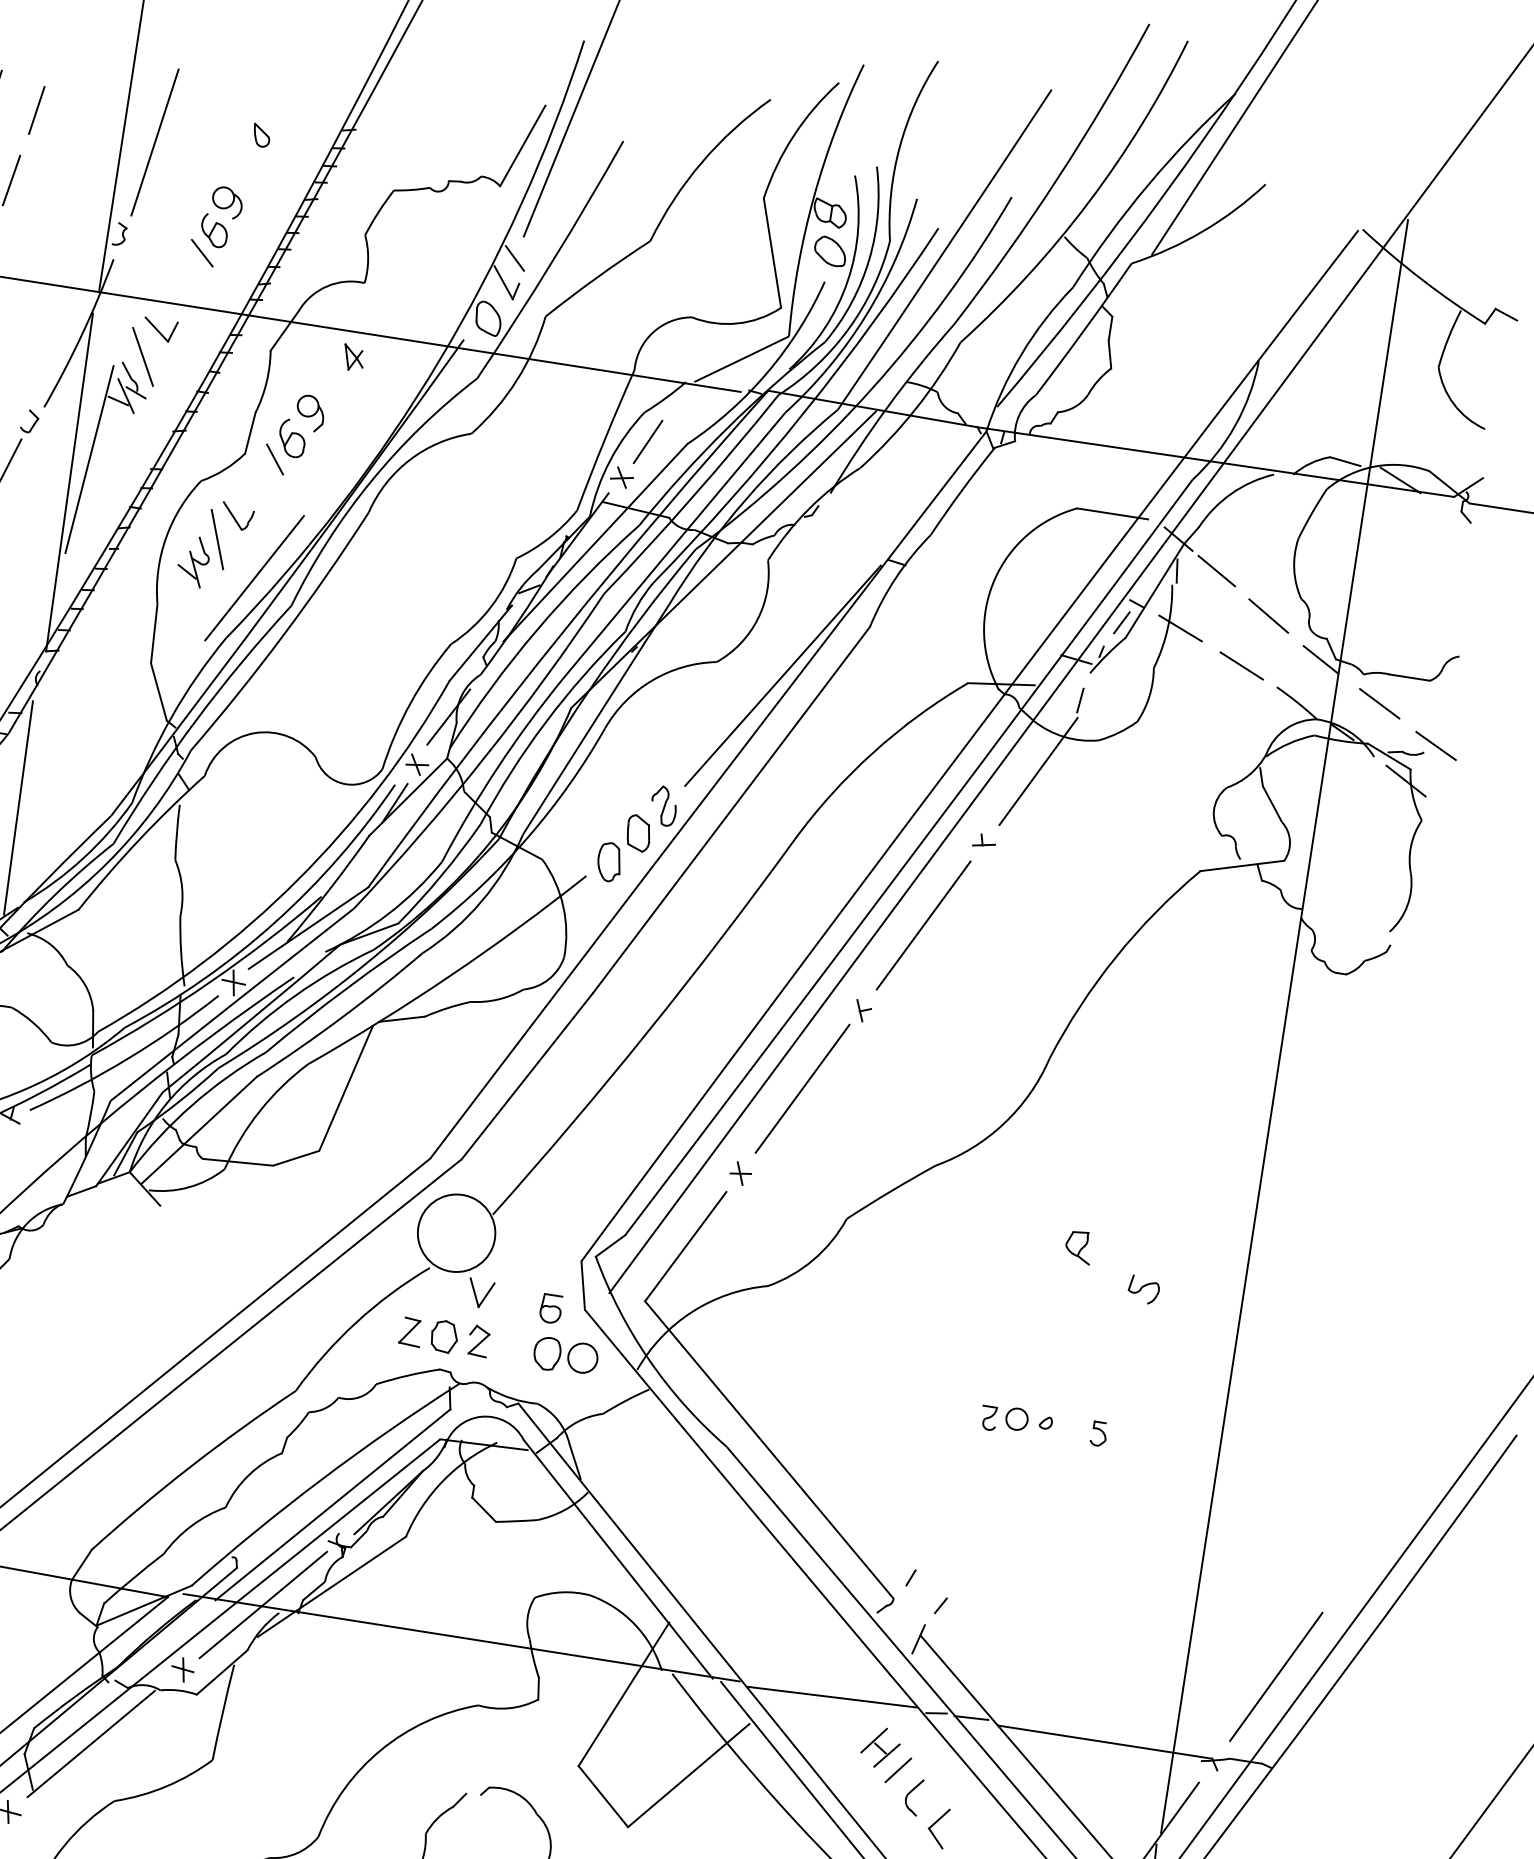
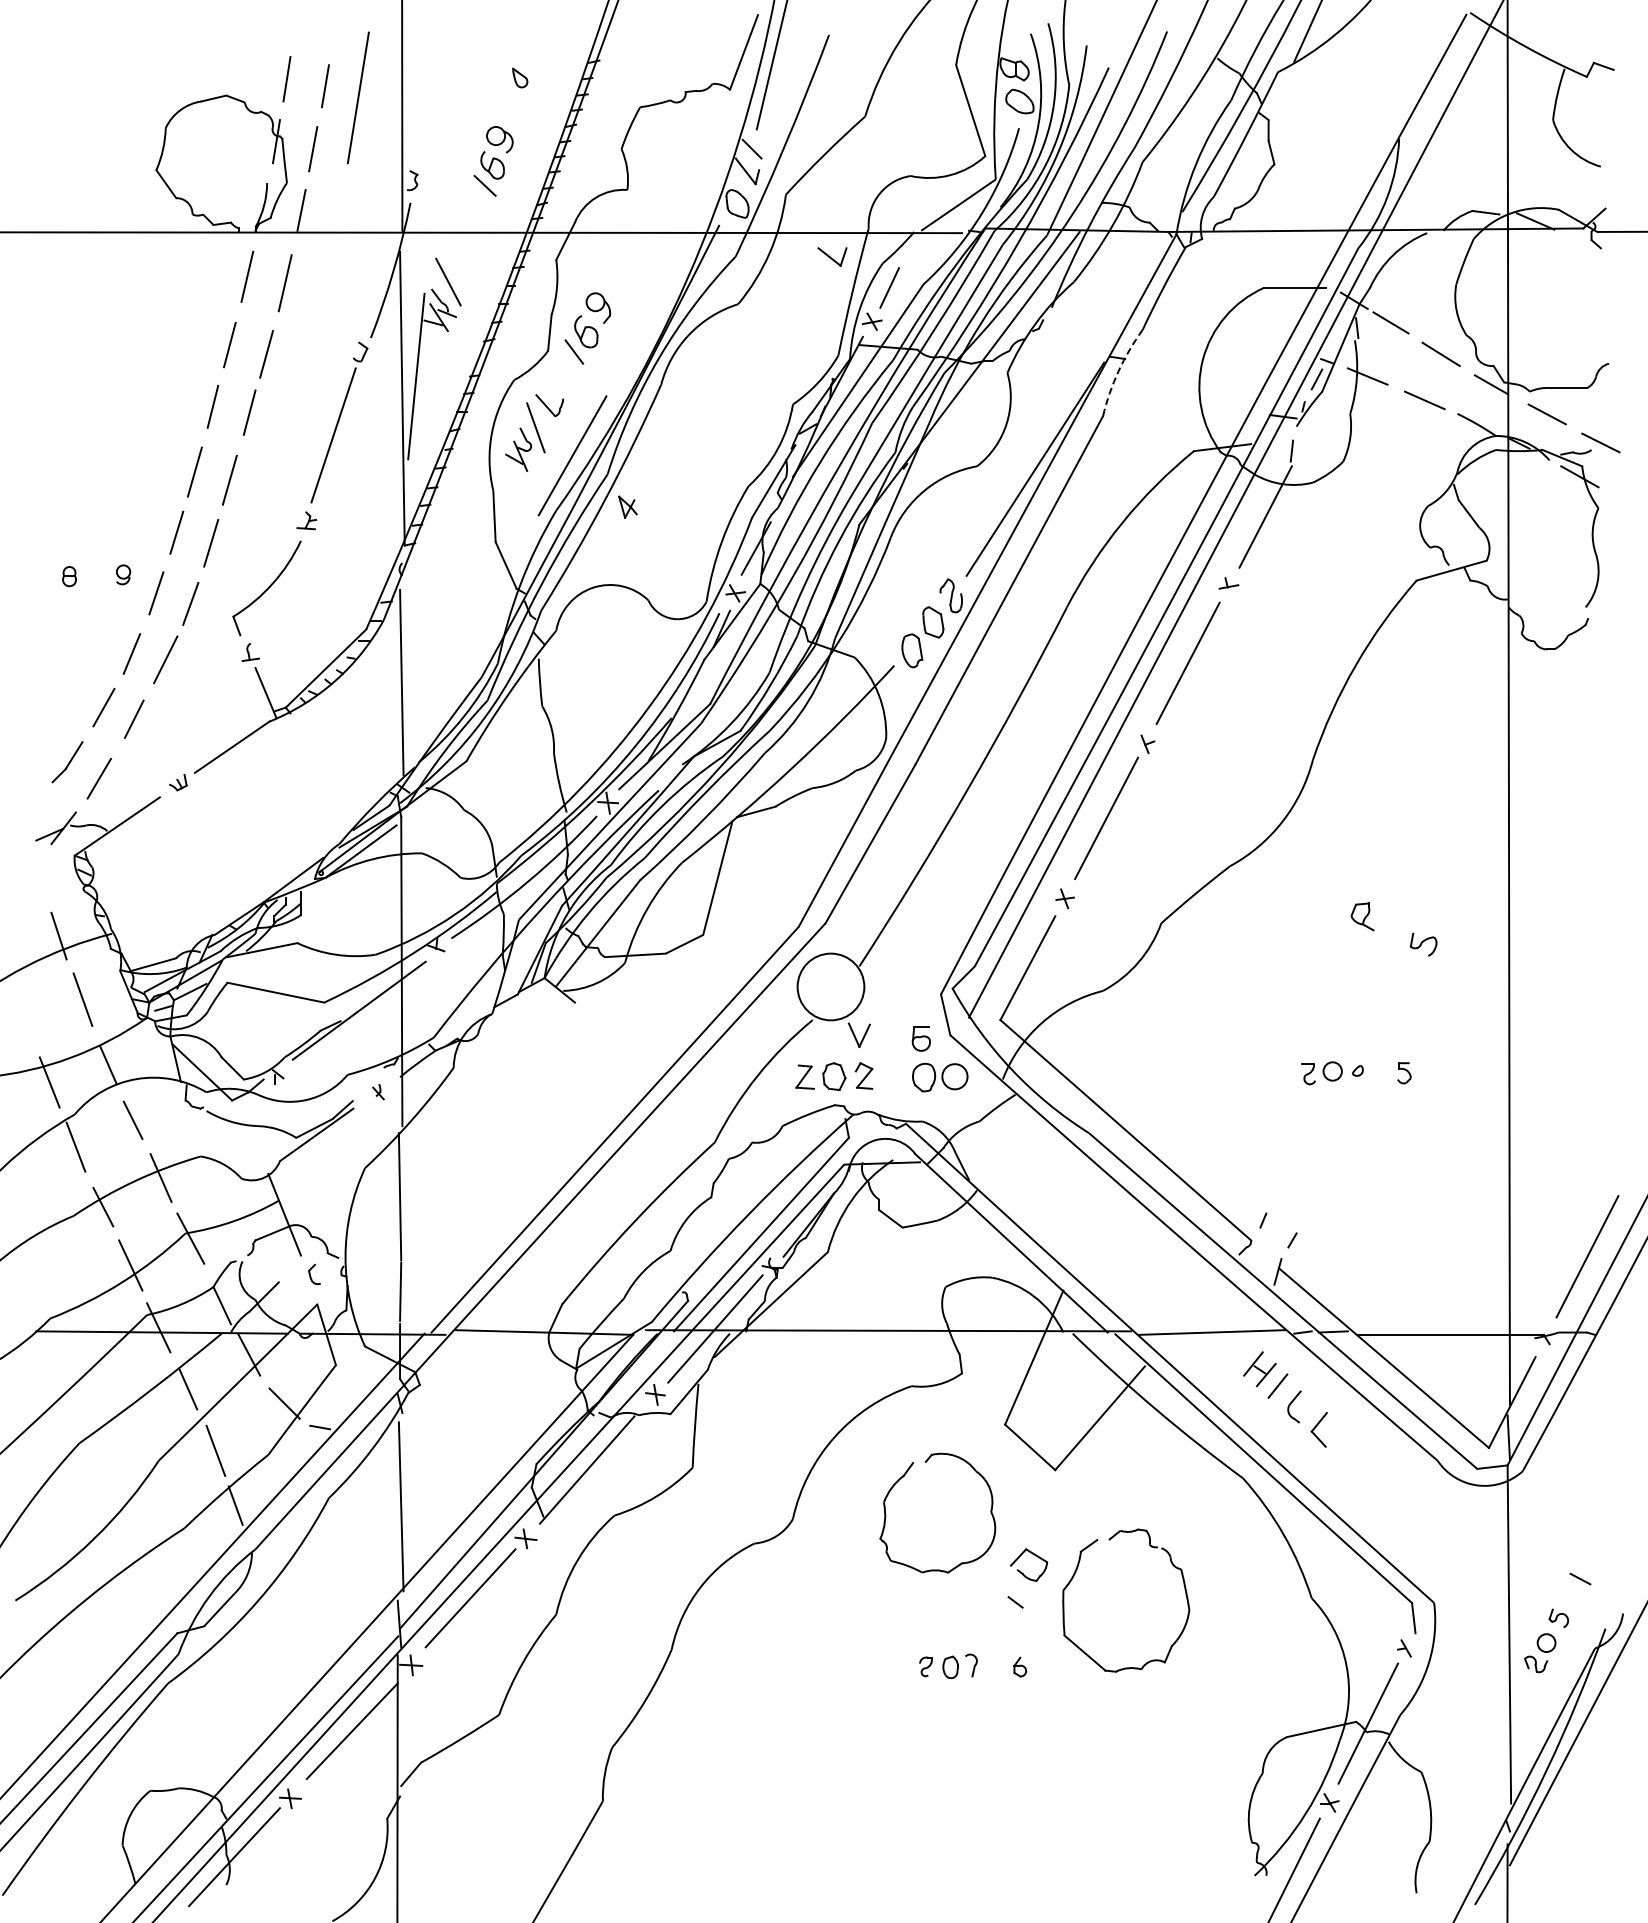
line: (154, 141) -> (357, 97), moved
part: (160, 329) -> (832, 256), moved
part: (353, 357) -> (627, 506), moved
arc: (895, 578) -> (1118, 371), solid -> dashed

